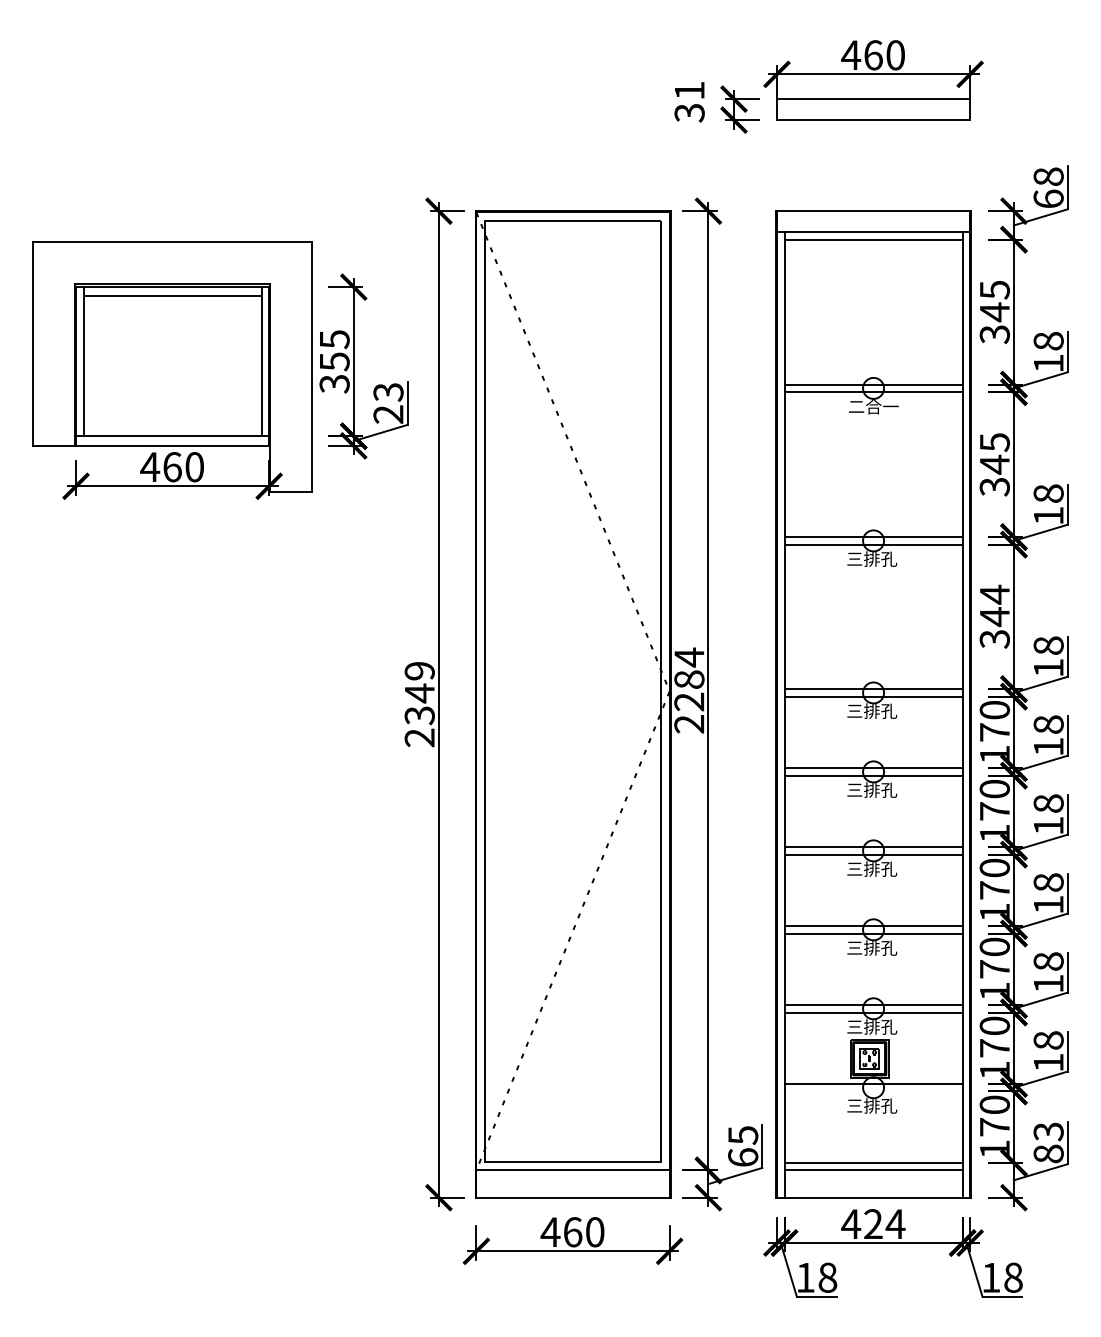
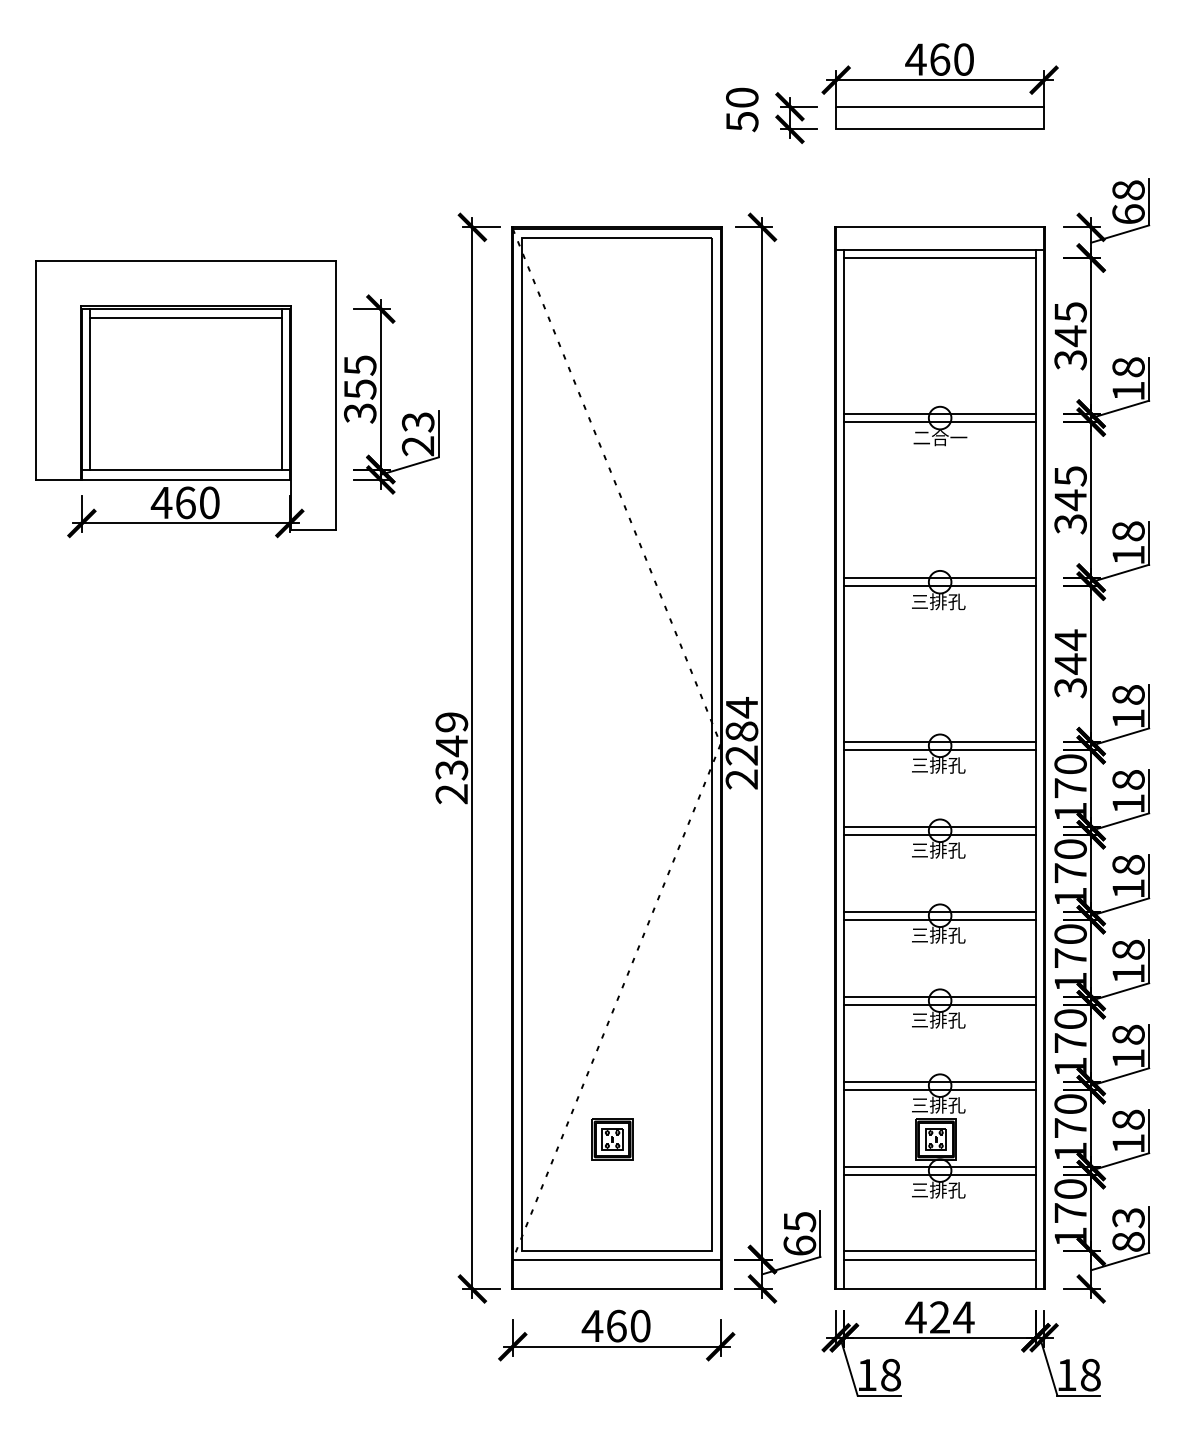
text: (689, 101) -> (742, 109), 31 -> 50
part: (568, 1058) -> (611, 1139), added
line: (873, 1091) -> (940, 1174), added

